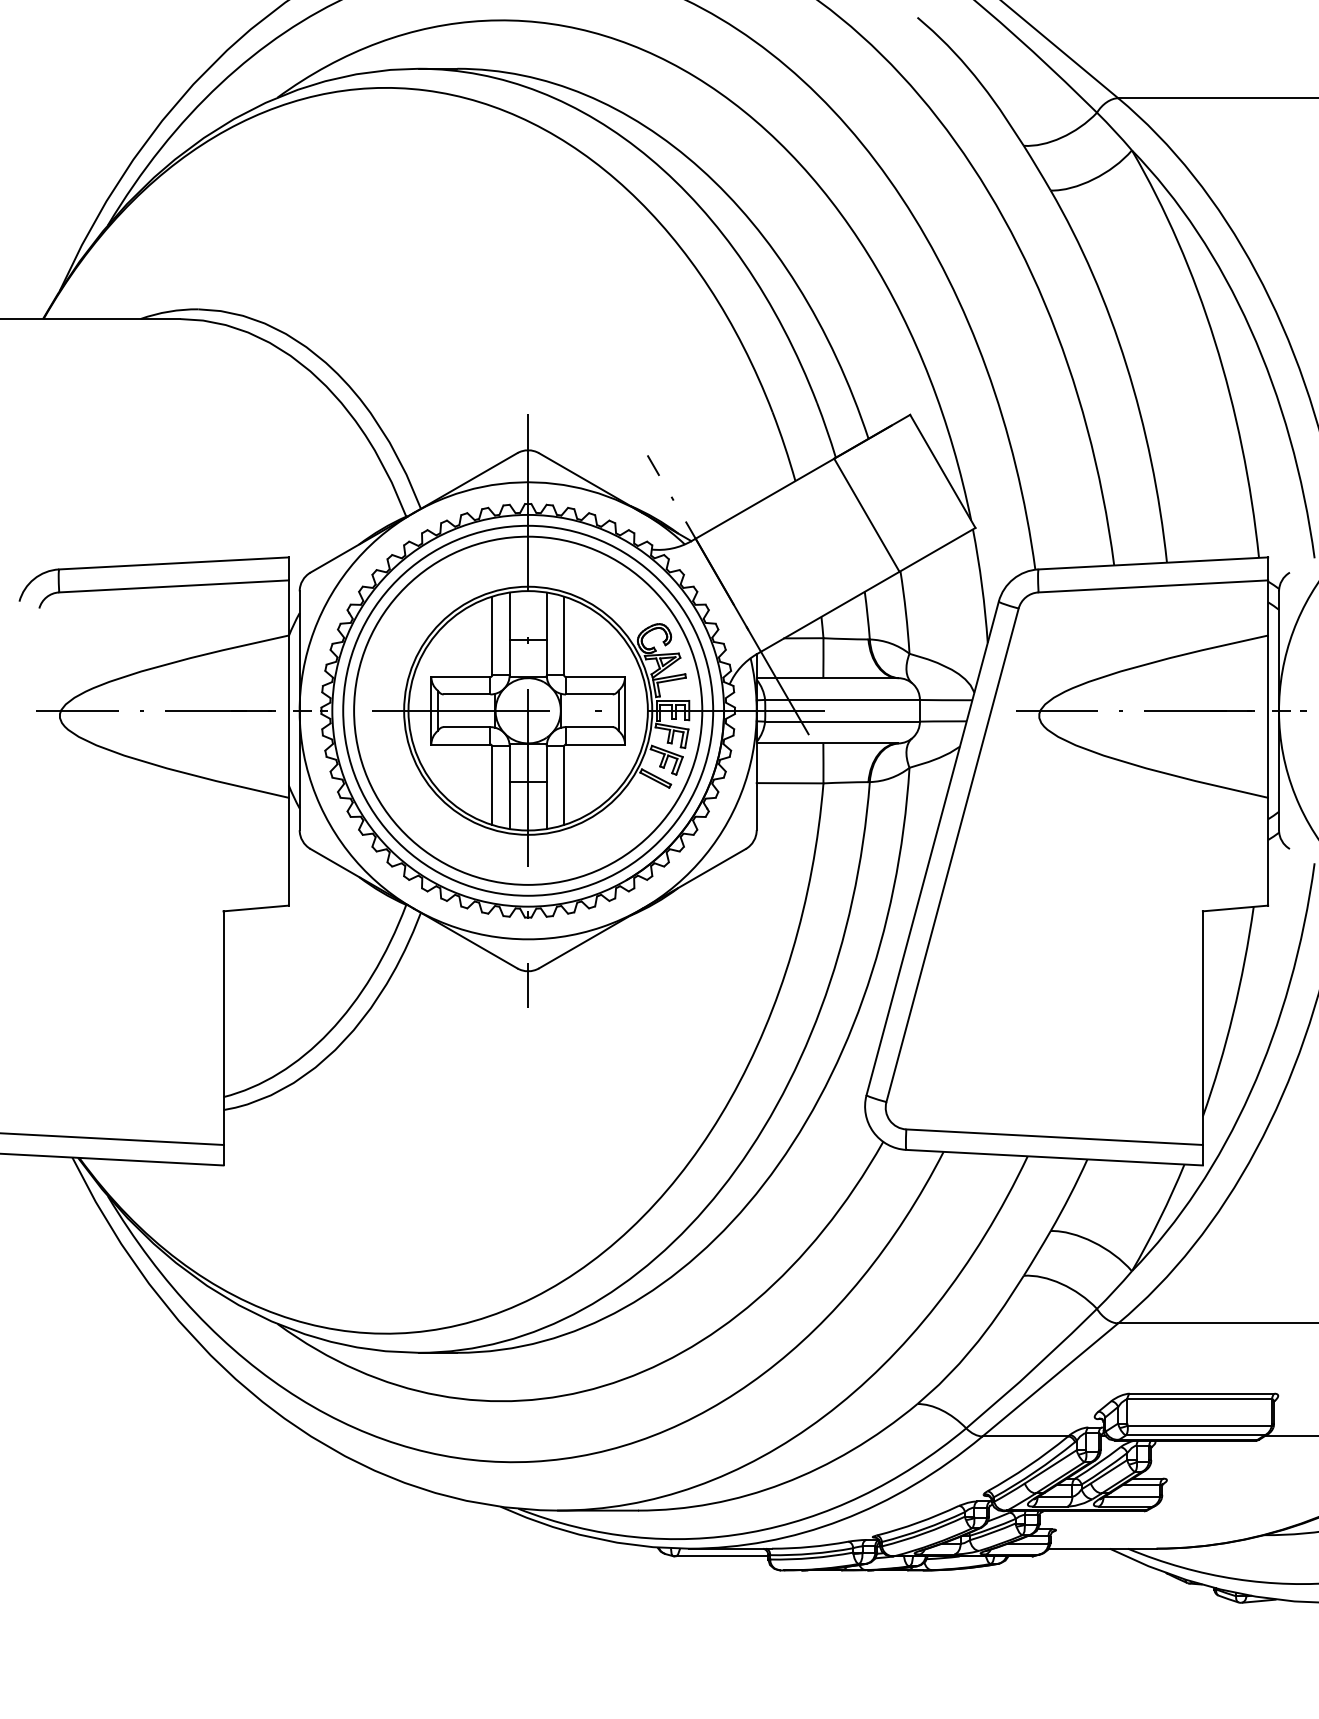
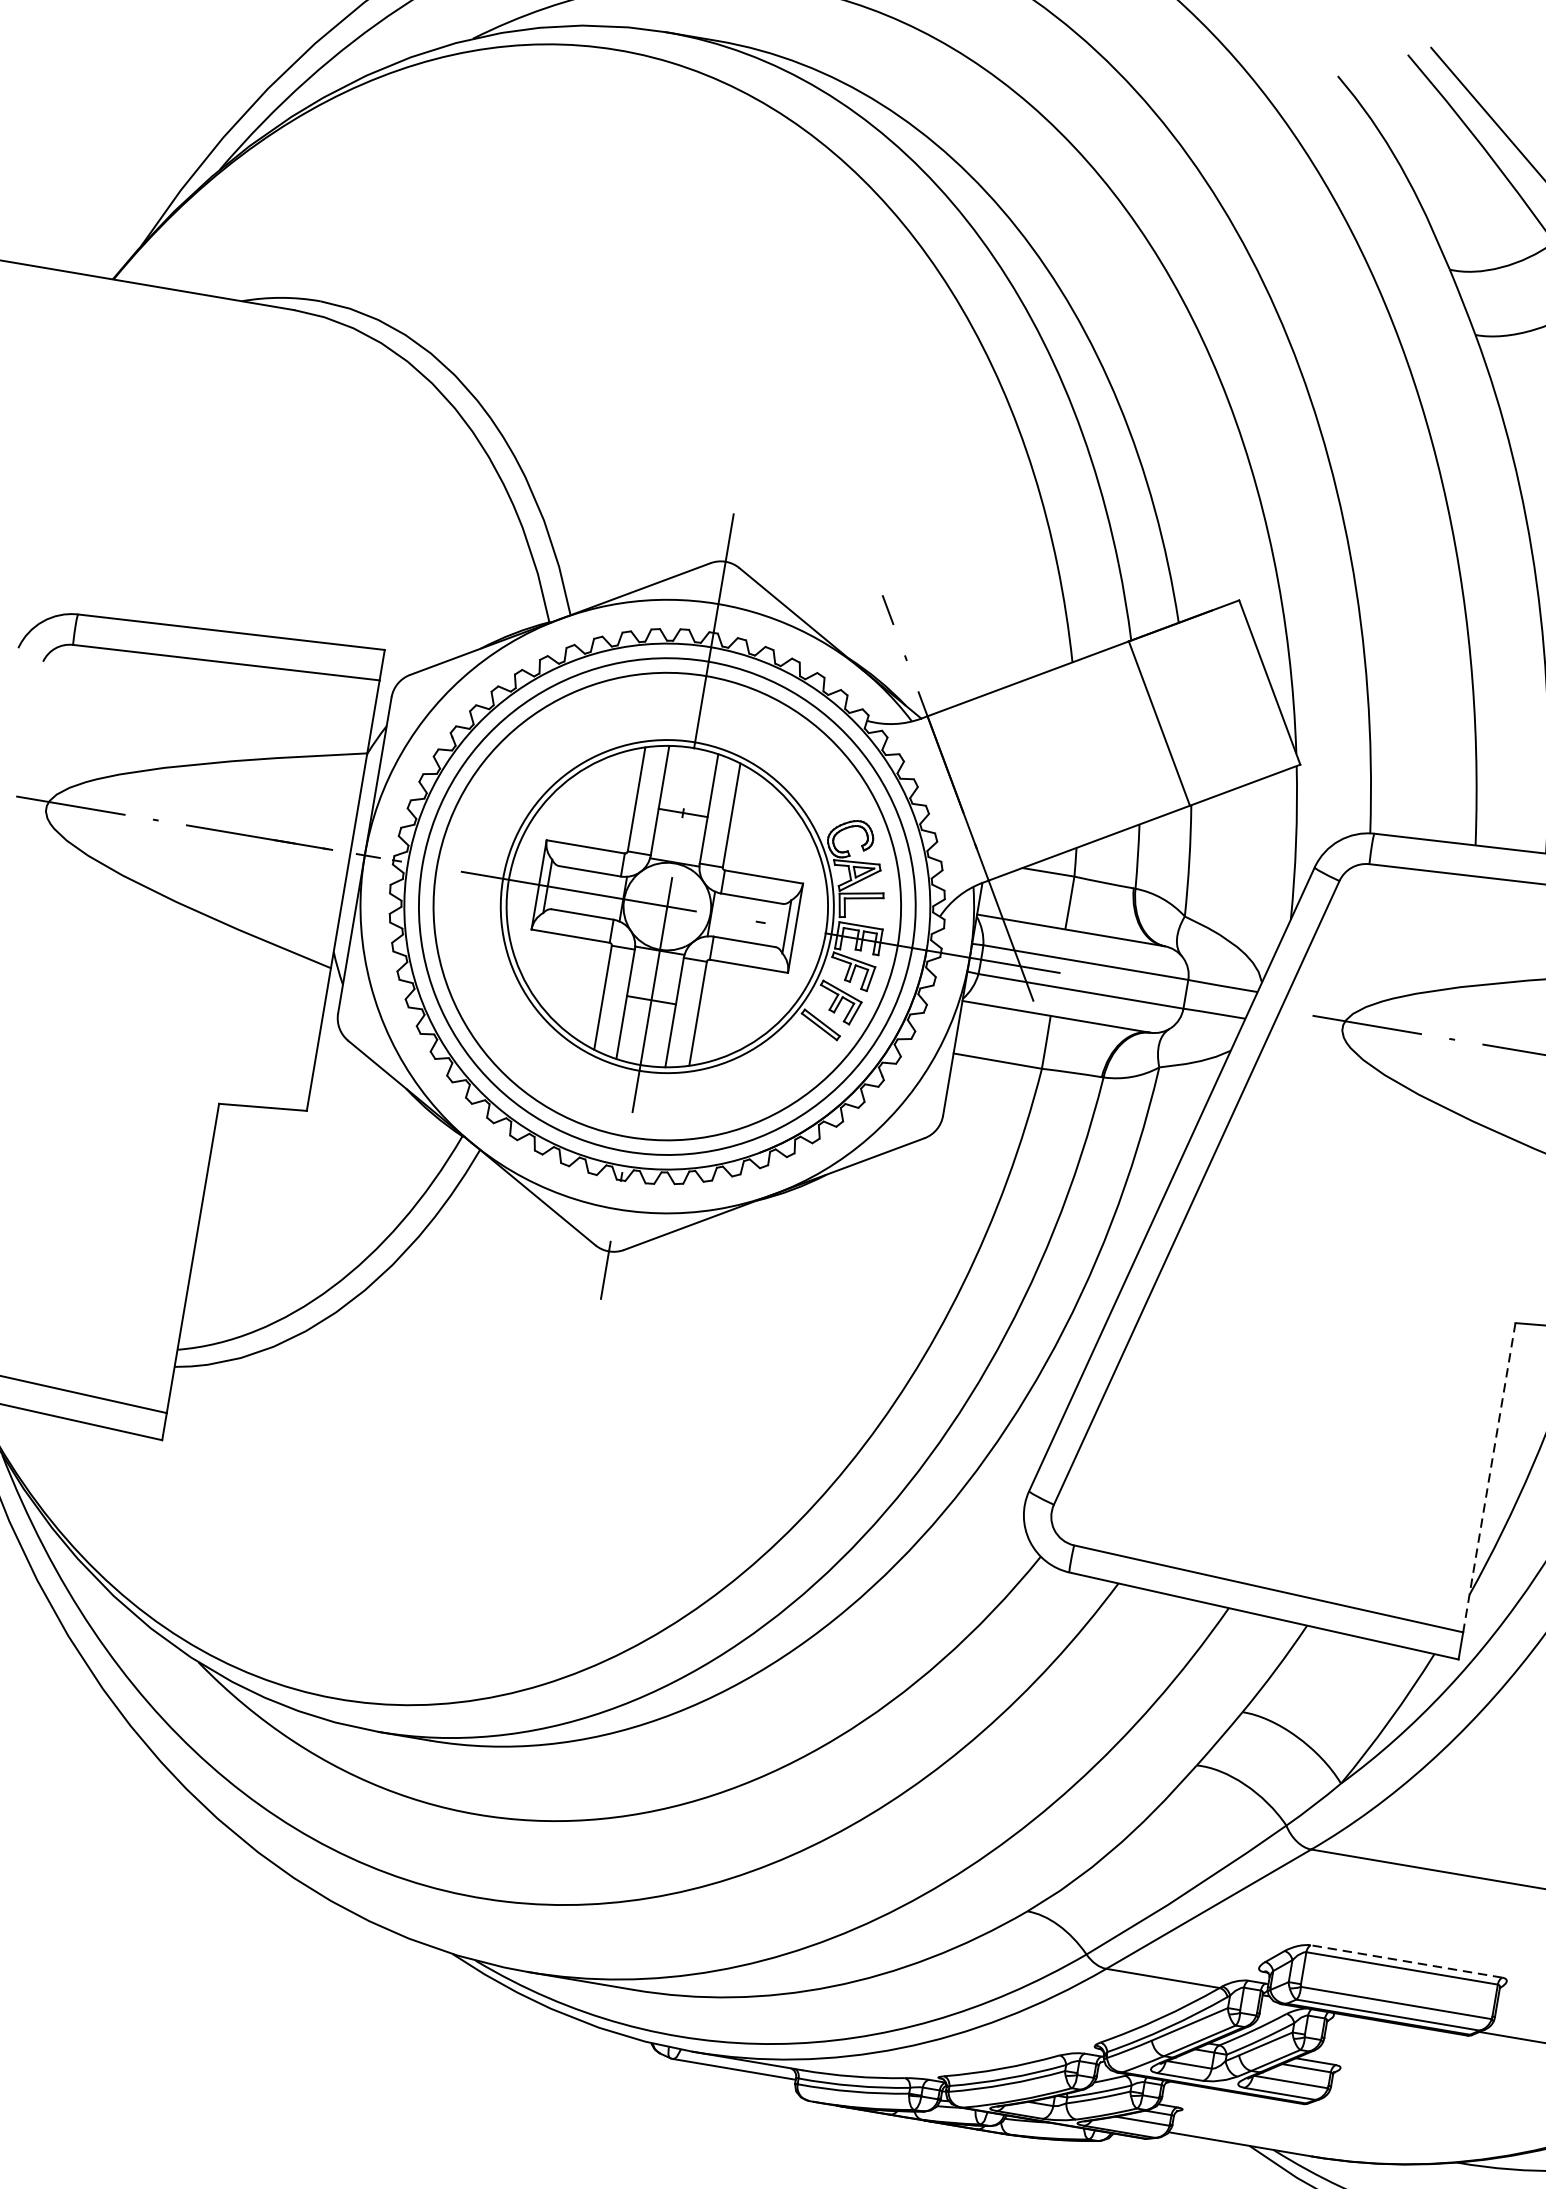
line: (1202, 1028) -> (1488, 1478), solid -> dashed
line: (1201, 1393) -> (1405, 1961), solid -> dashed

